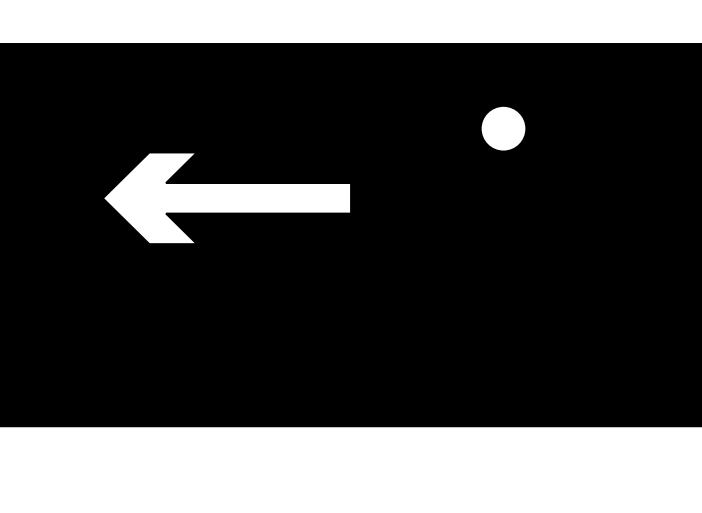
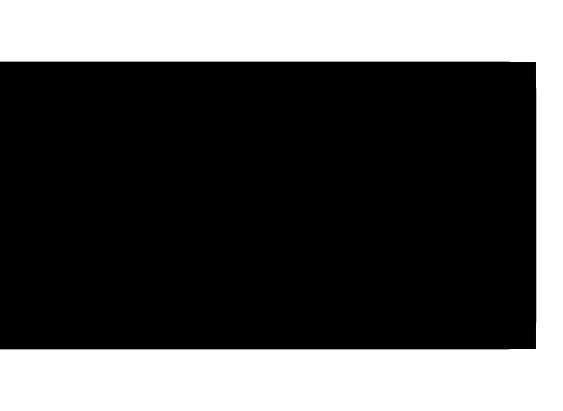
fill: (503, 128) -> (357, 125), added
fill: (226, 197) -> (150, 177), added

